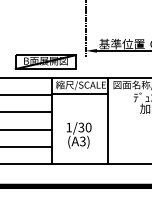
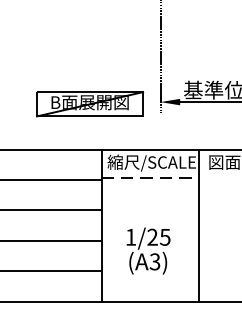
part: (45, 61) -> (89, 103), moved
line: (80, 94) -> (151, 179), solid -> dashed
text: (84, 127) -> (158, 237), 1/30 -> 1/25

